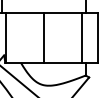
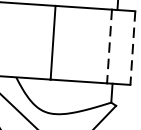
line: (82, 38) -> (110, 47), solid -> dashed
line: (97, 38) -> (132, 48), solid -> dashed

